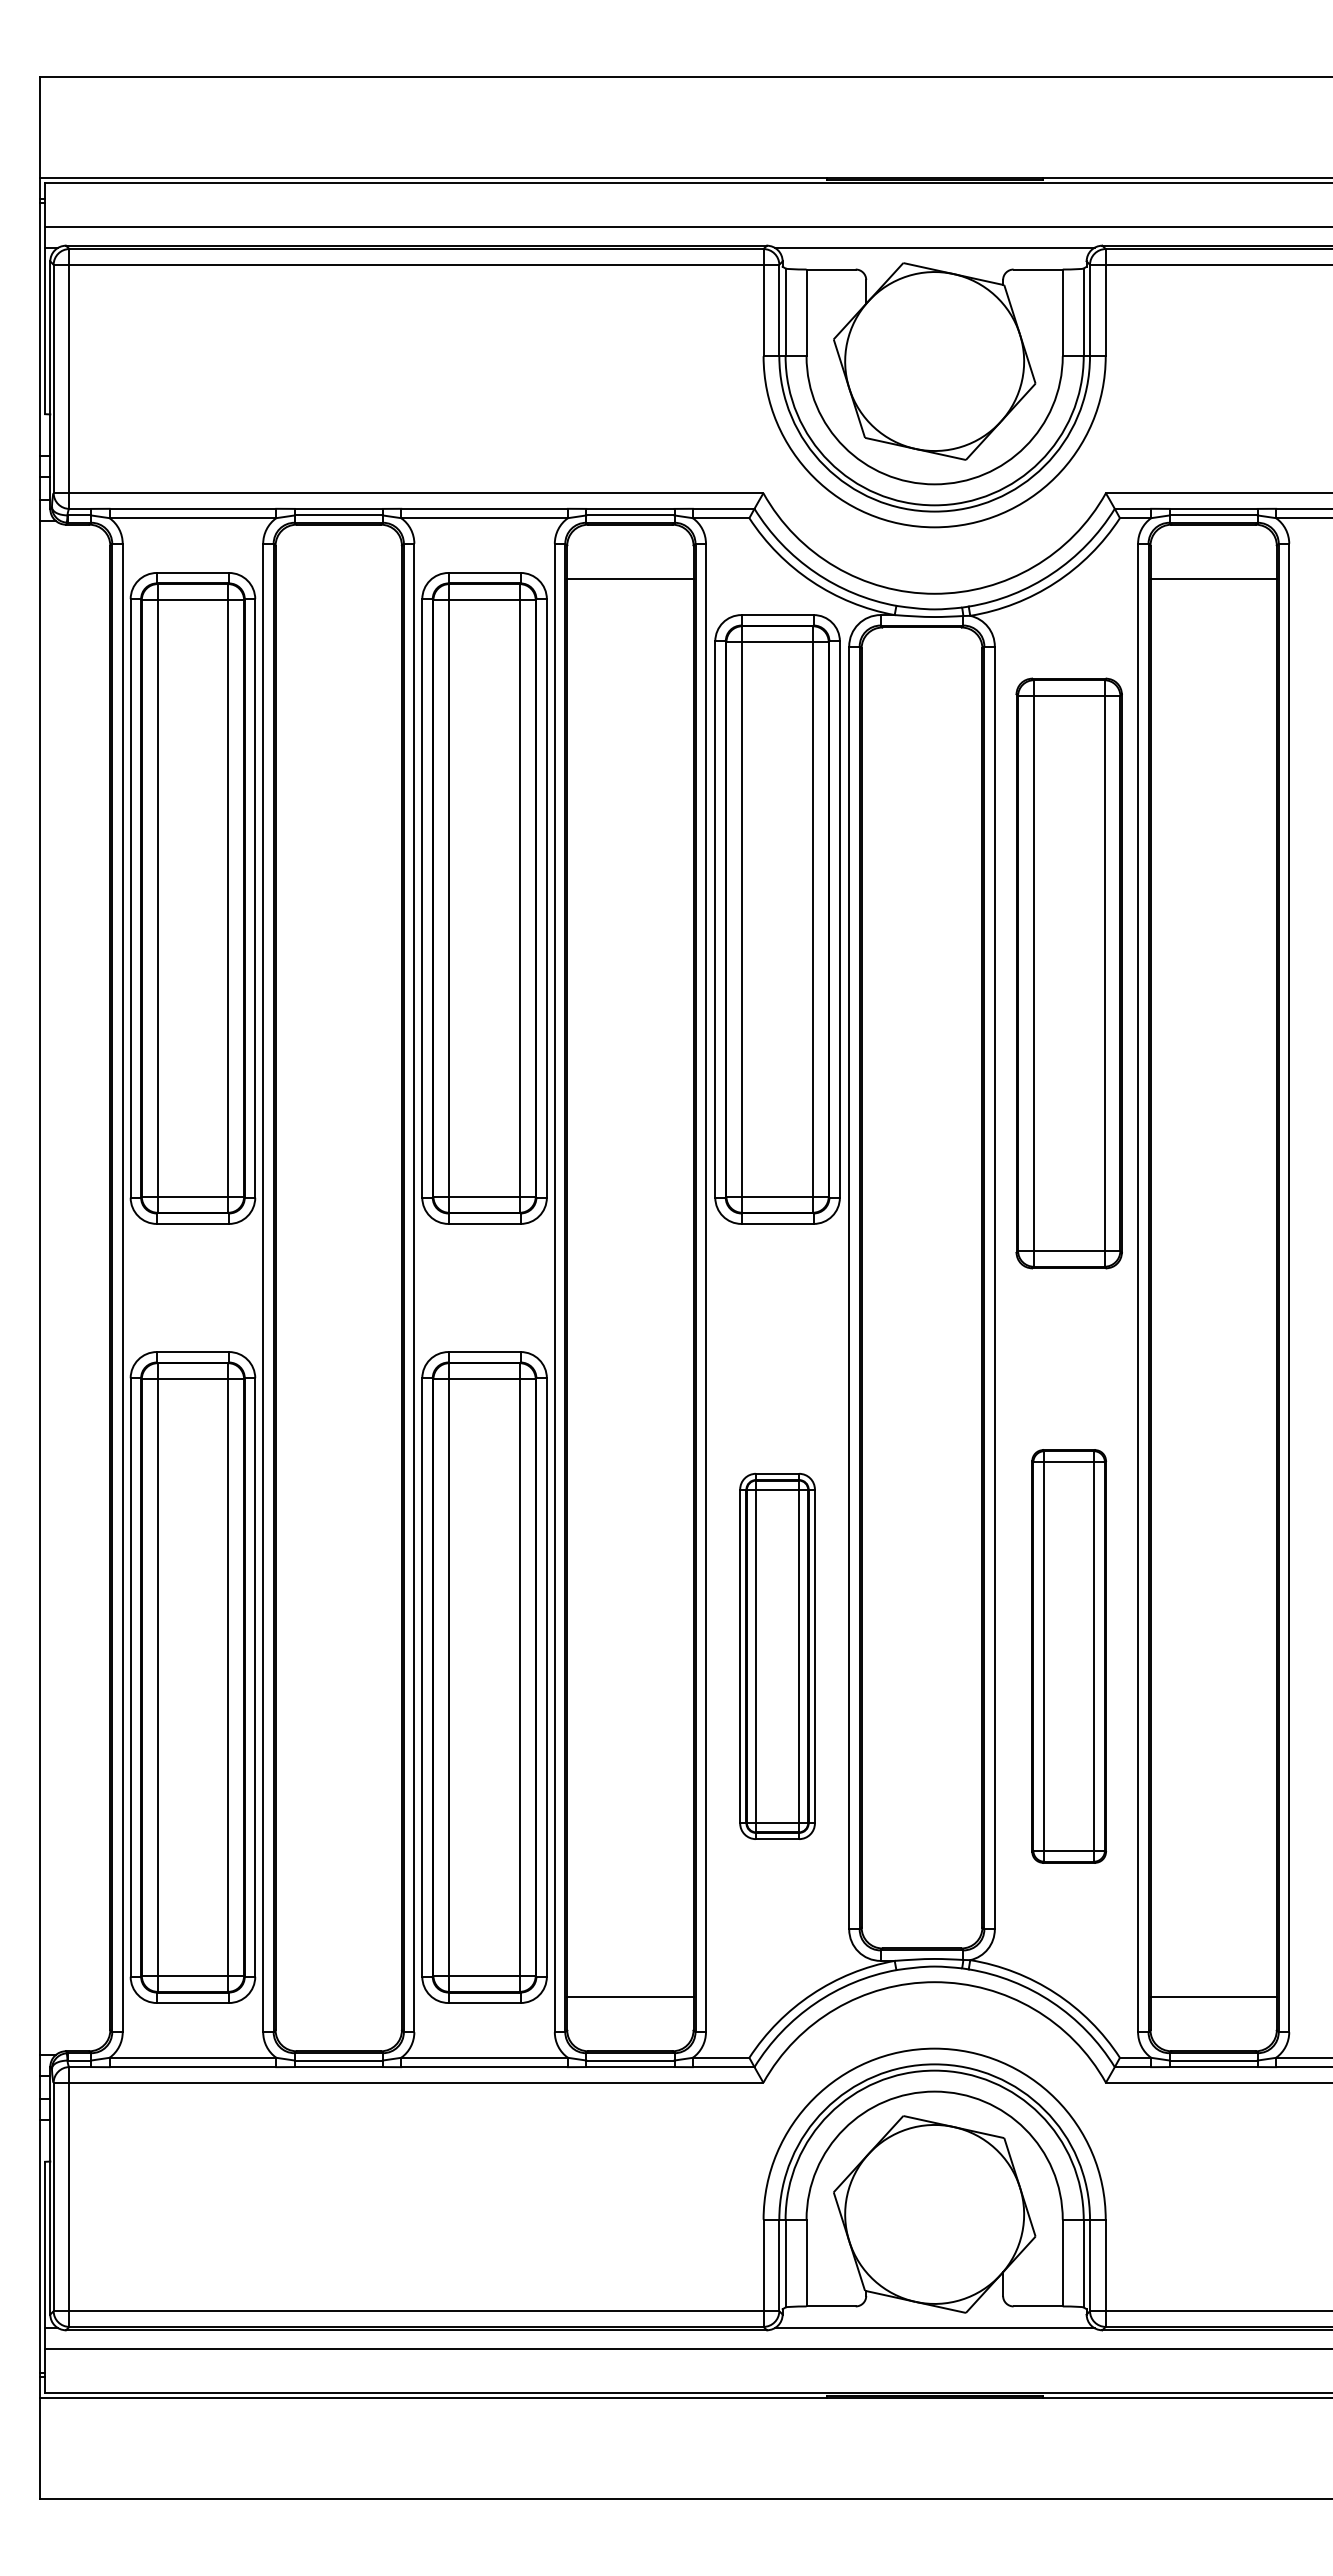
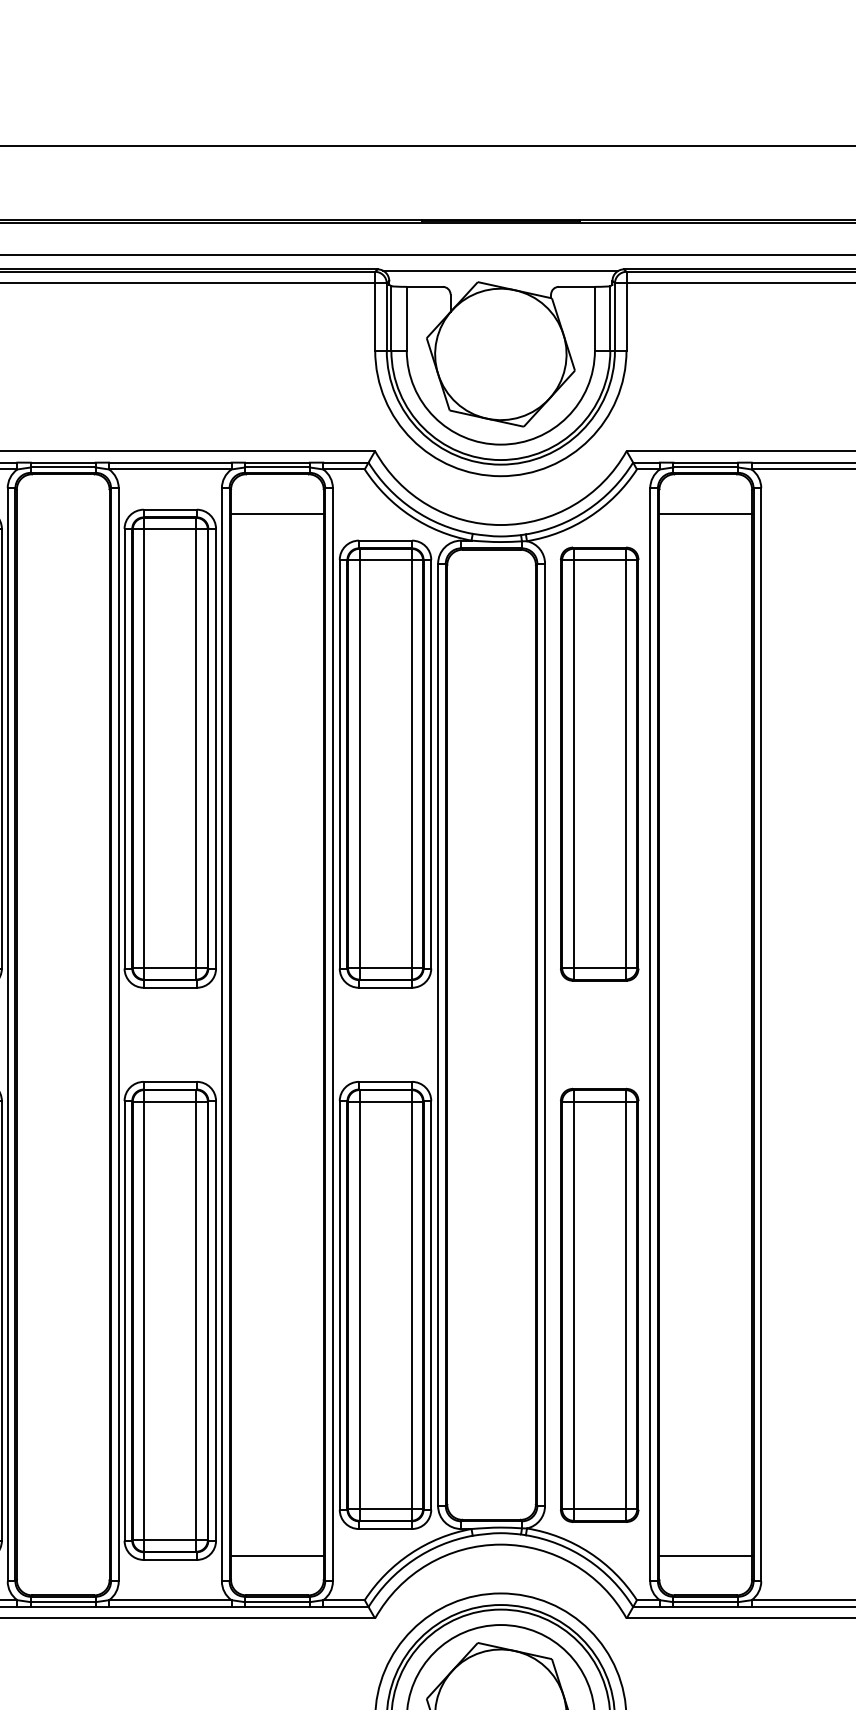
part: (1068, 973) -> (599, 764), moved
part: (777, 1656) -> (385, 1305), size x1.67
part: (1068, 1656) -> (599, 1305), size x1.43

